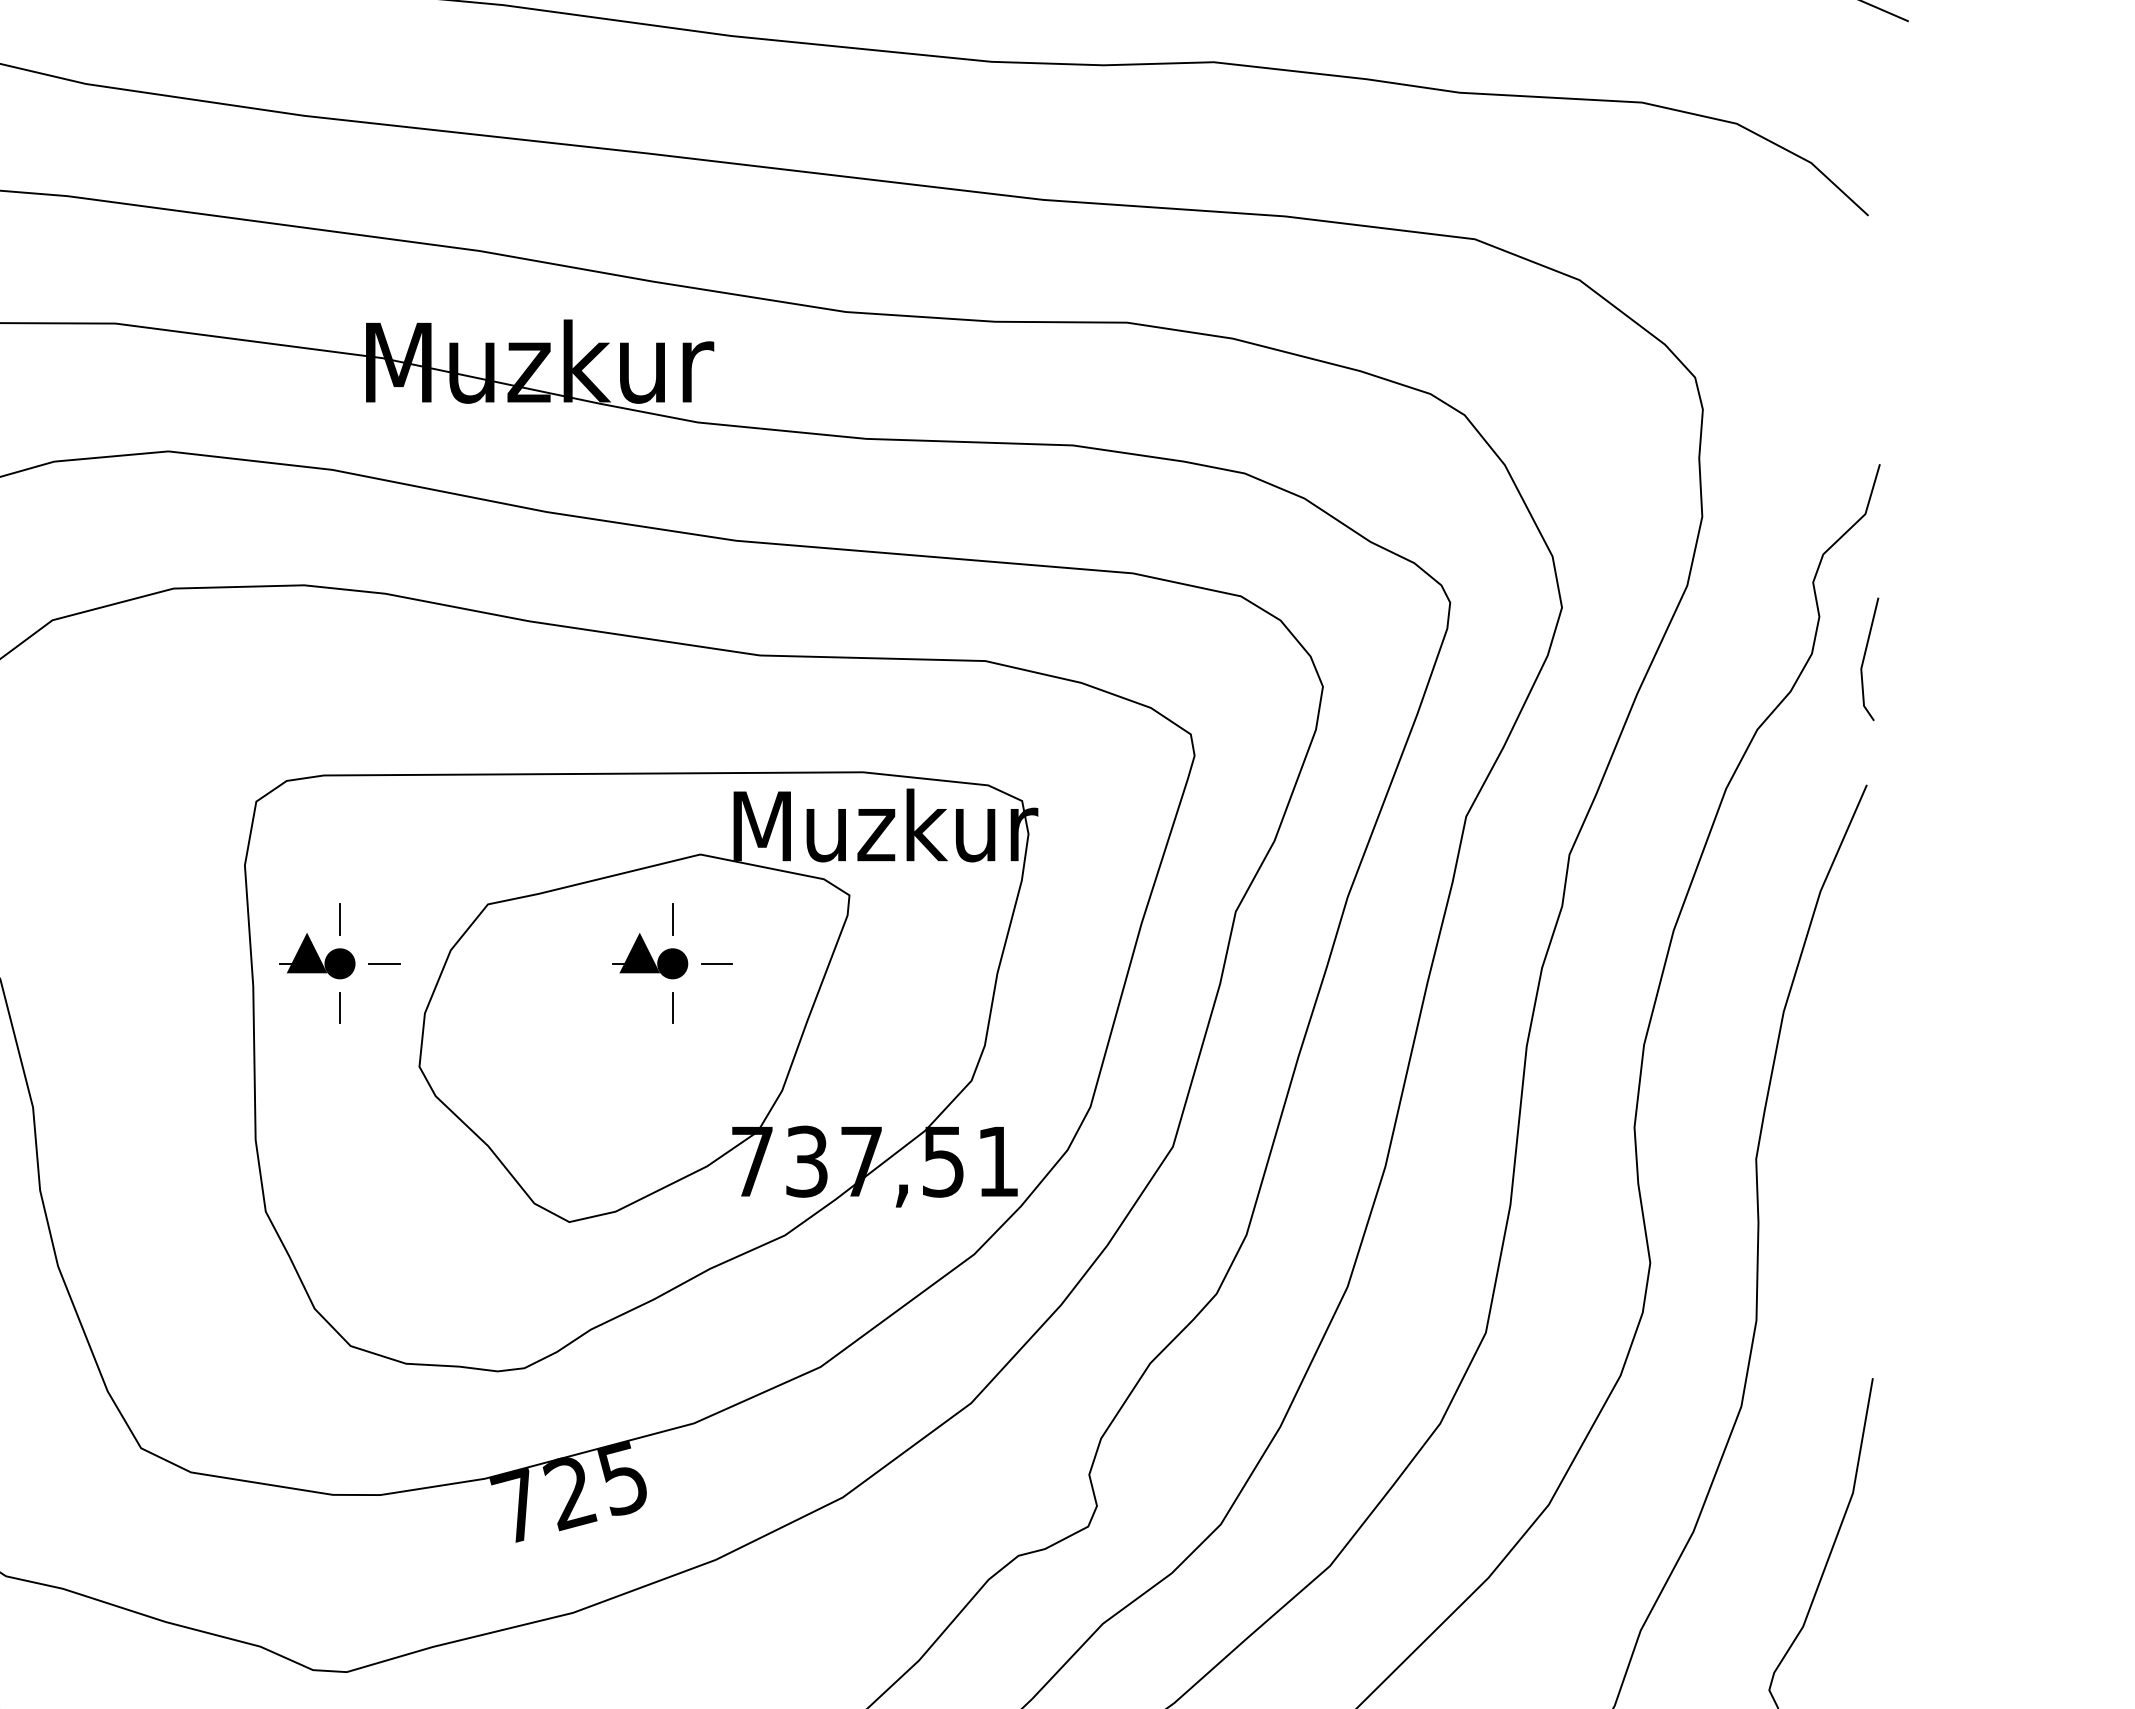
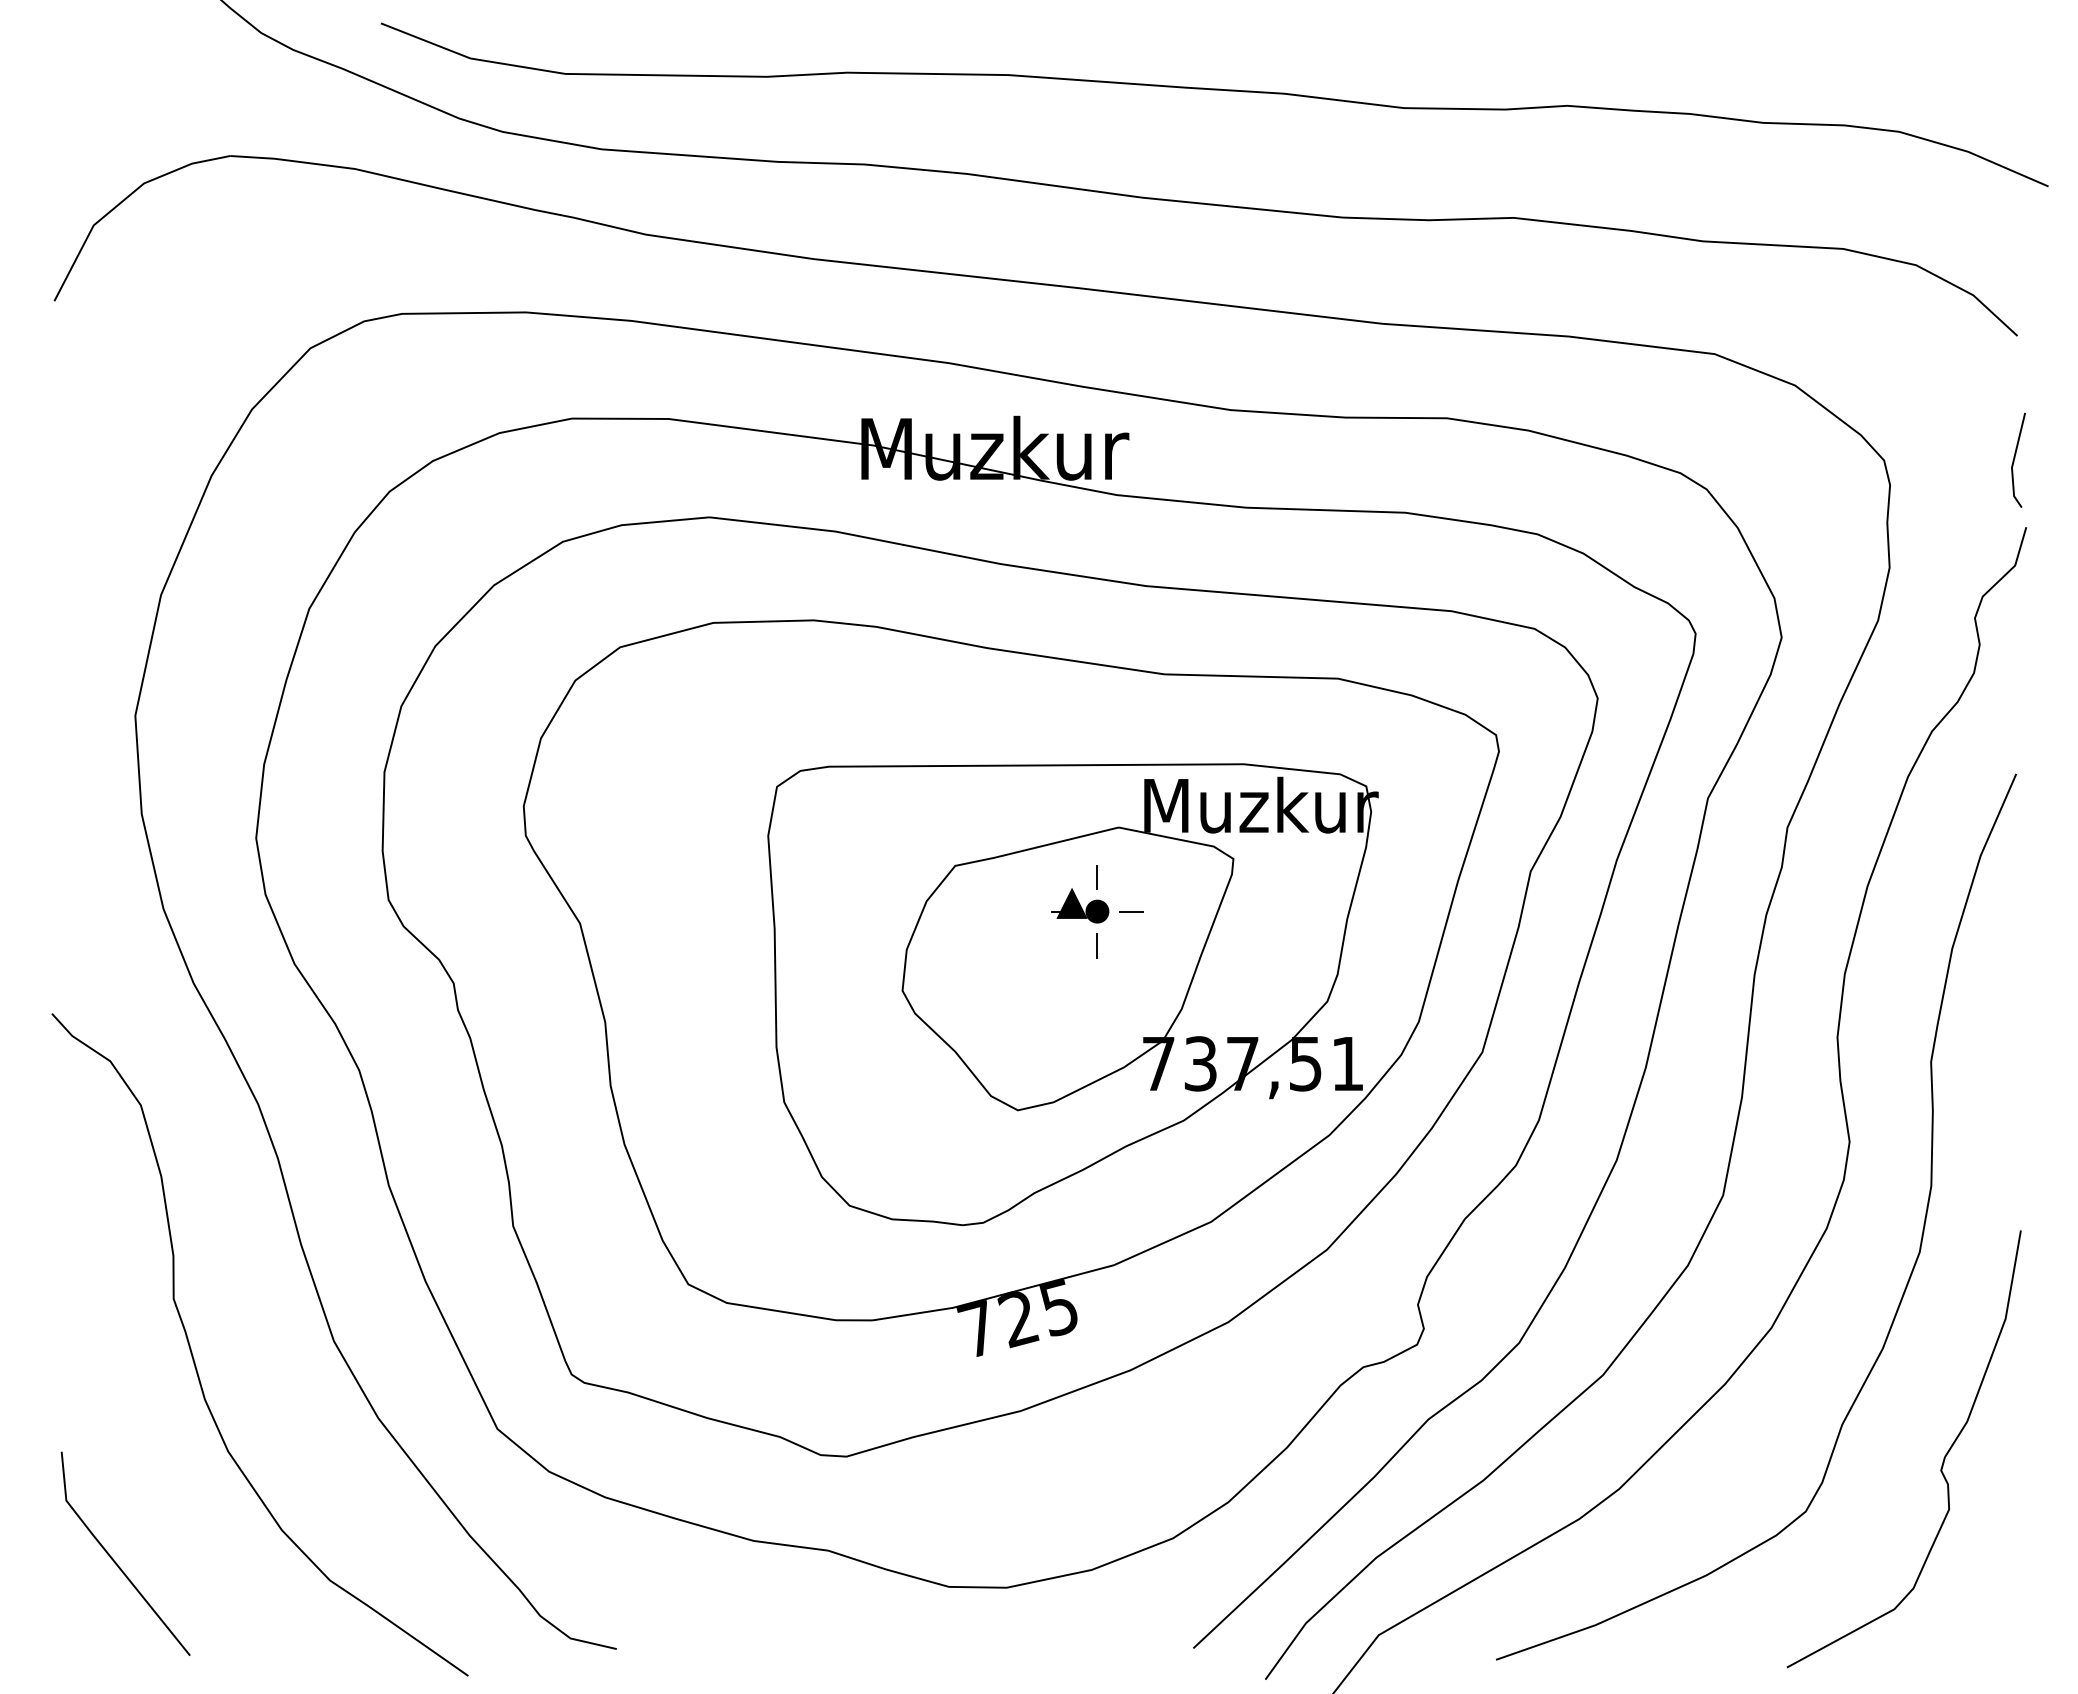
line: (1865, 656) -> (2015, 458), moved
part: (340, 963) -> (841, 911), removed

